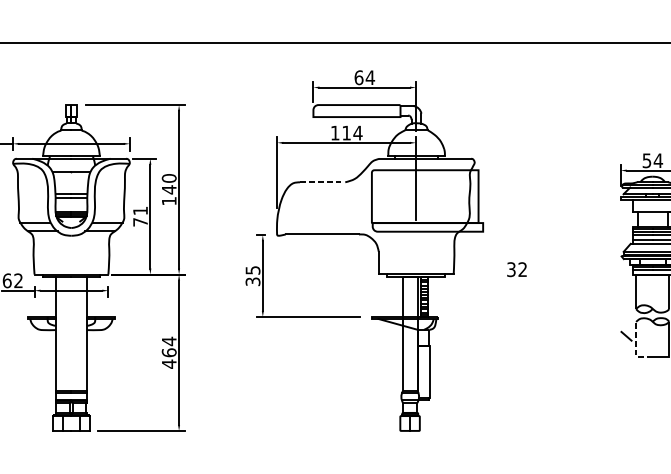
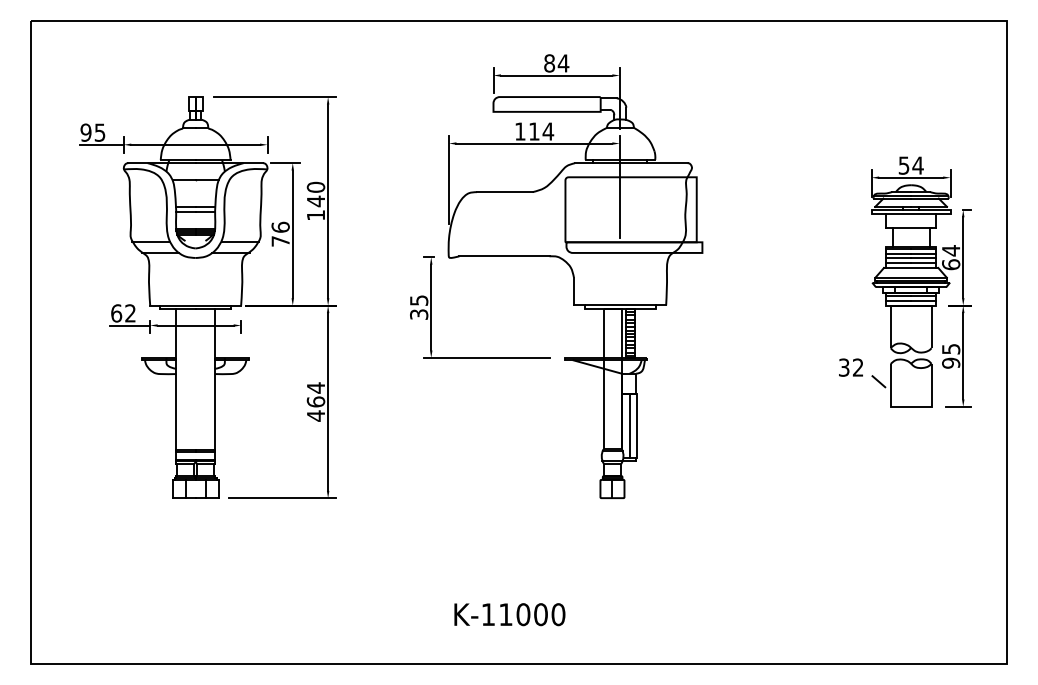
text: (358, 77) -> (549, 63), 64 -> 84
line: (322, 182) -> (504, 192), dashed -> solid
text: (140, 210) -> (280, 226), 71 -> 76
text: (516, 269) -> (850, 367), moved
line: (635, 347) -> (890, 395), dashed -> solid
line: (423, 371) -> (629, 425), added

